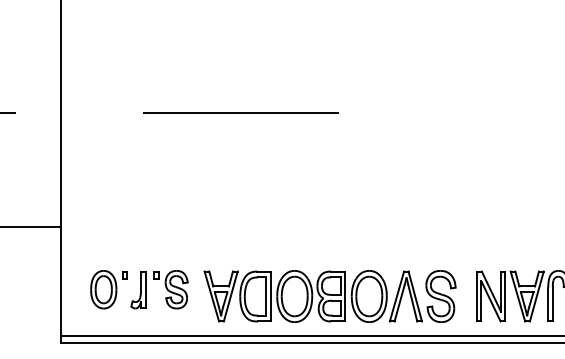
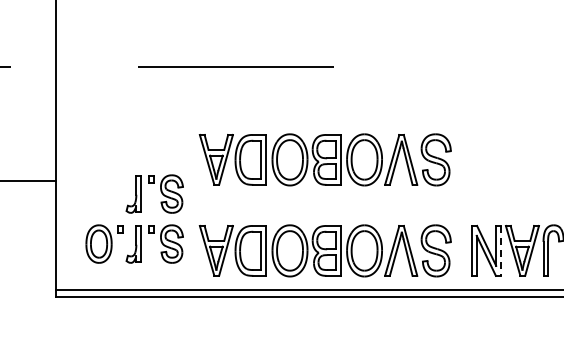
part: (329, 205) -> (324, 159), added
part: (165, 238) -> (160, 192), added
line: (505, 296) -> (500, 250), solid -> dashed

